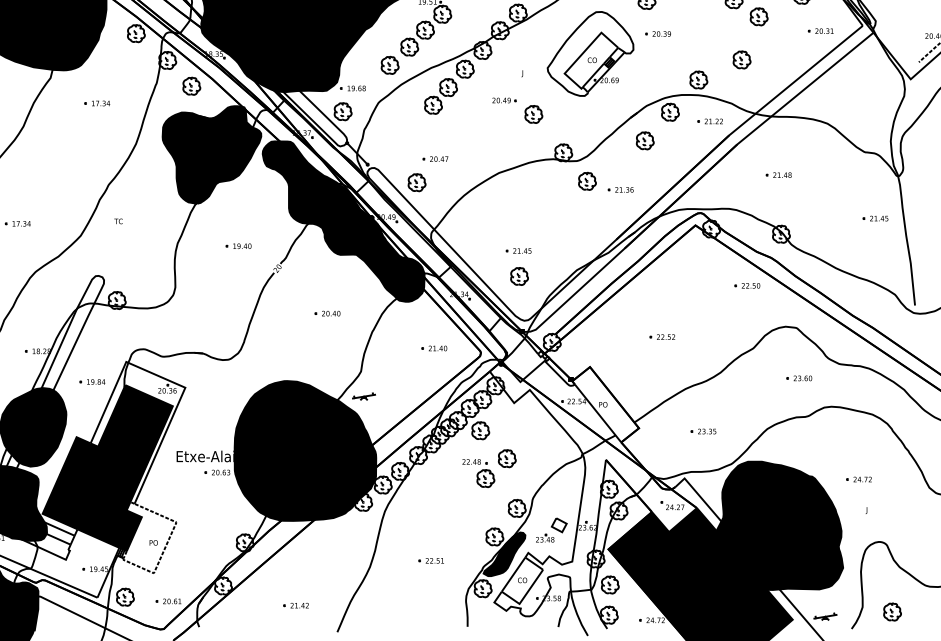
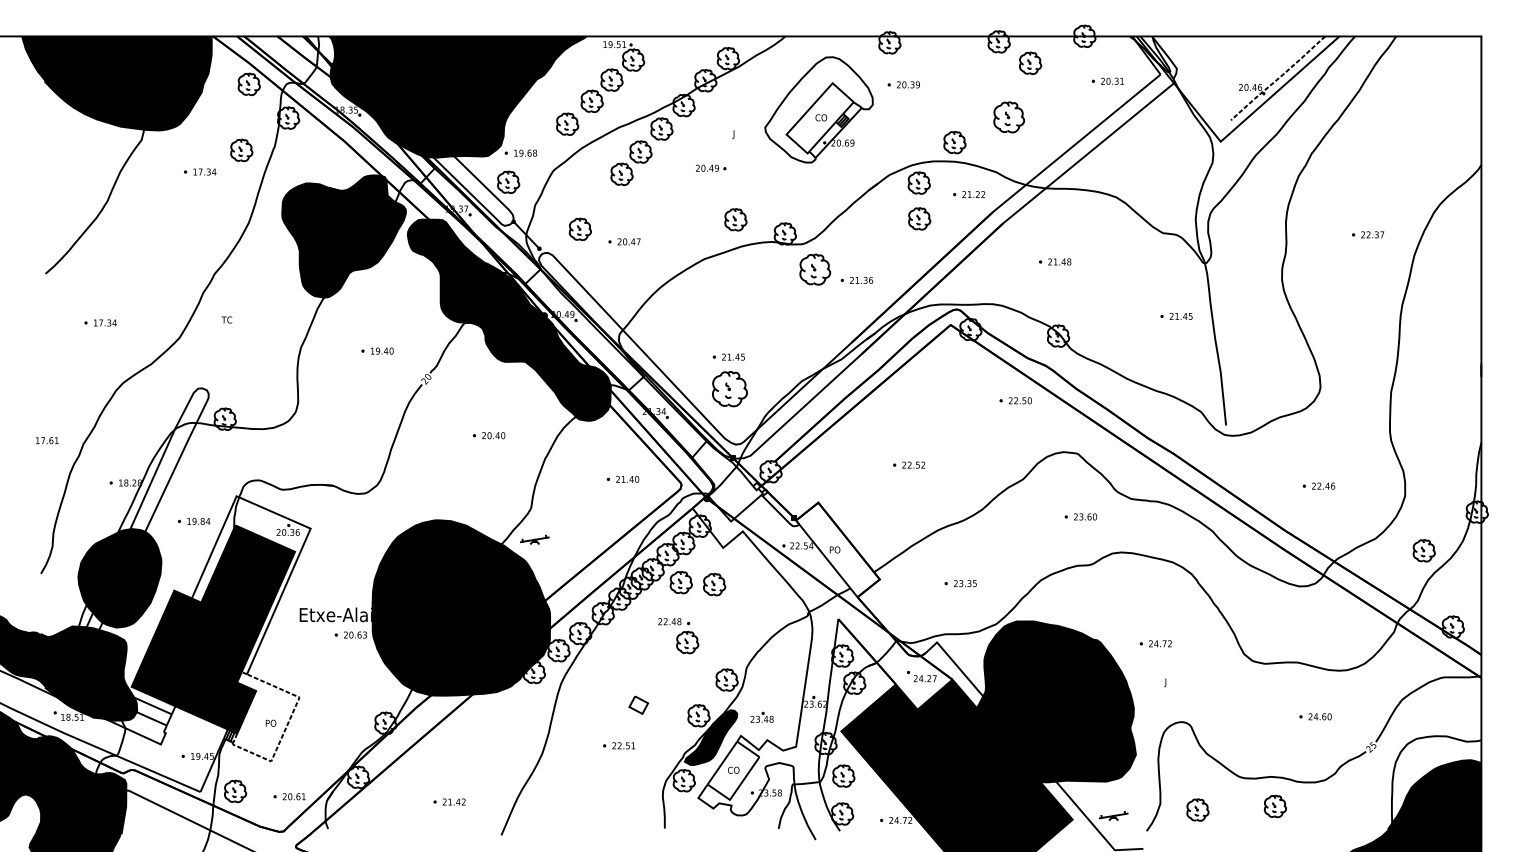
part: (741, 60) -> (1008, 117), size x1.4
part: (191, 86) -> (241, 150), moved
part: (533, 114) -> (735, 219), moved
part: (645, 140) -> (919, 218), moved
part: (586, 181) -> (814, 269), size x1.4
part: (416, 182) -> (579, 229), moved
part: (519, 276) -> (729, 388), size x1.6
part: (507, 458) -> (714, 584), moved
part: (559, 524) -> (638, 704), moved

